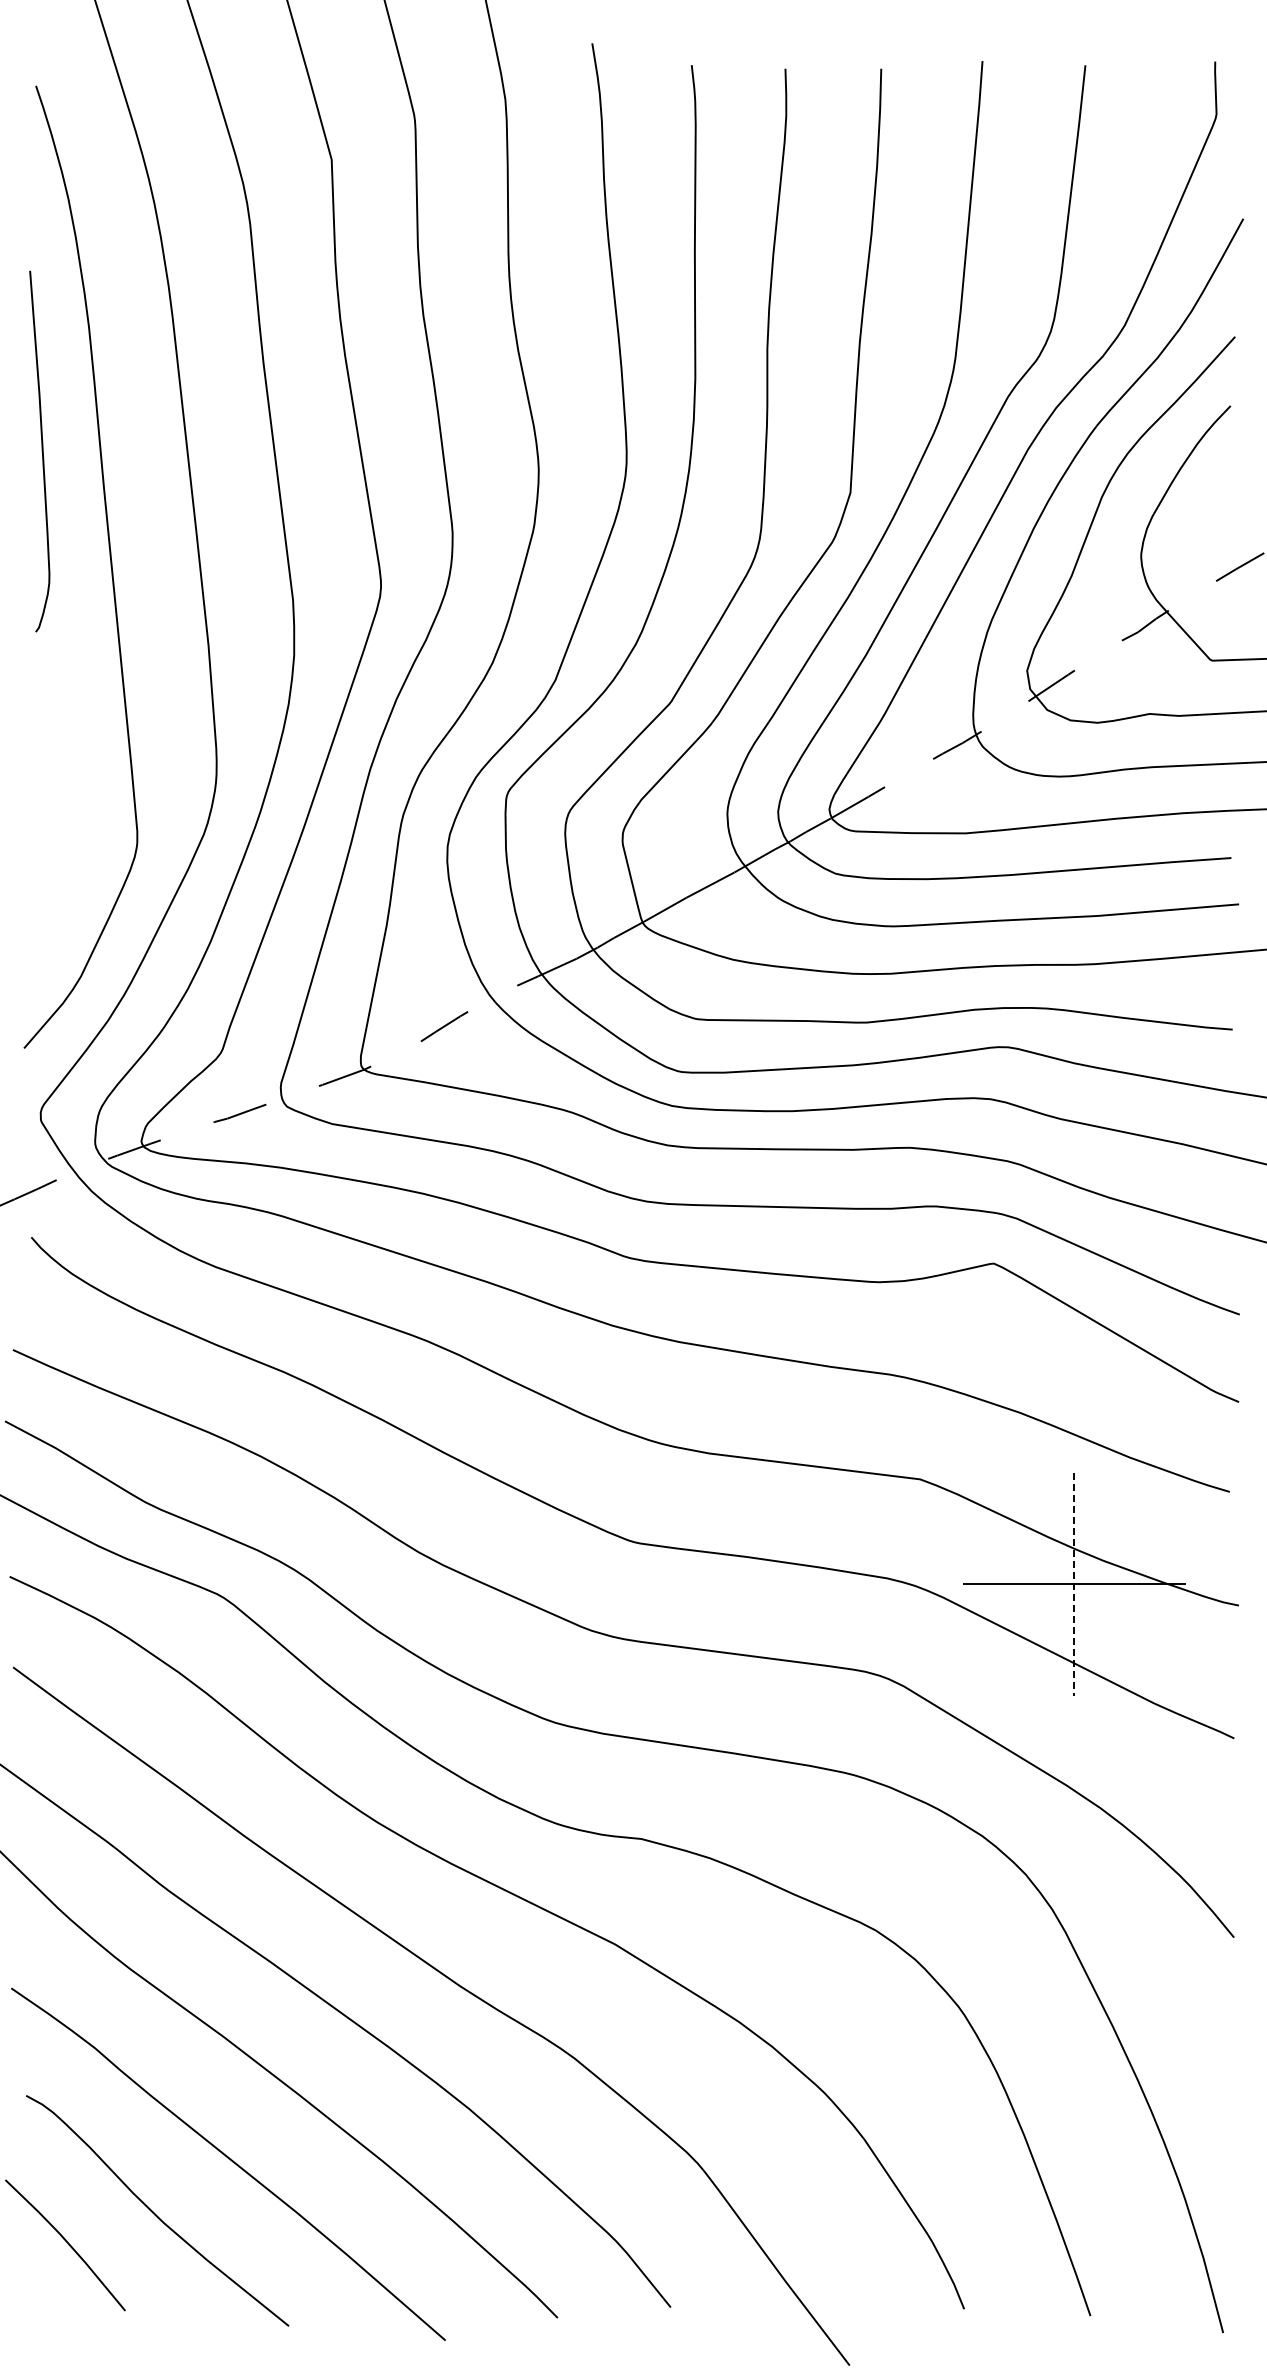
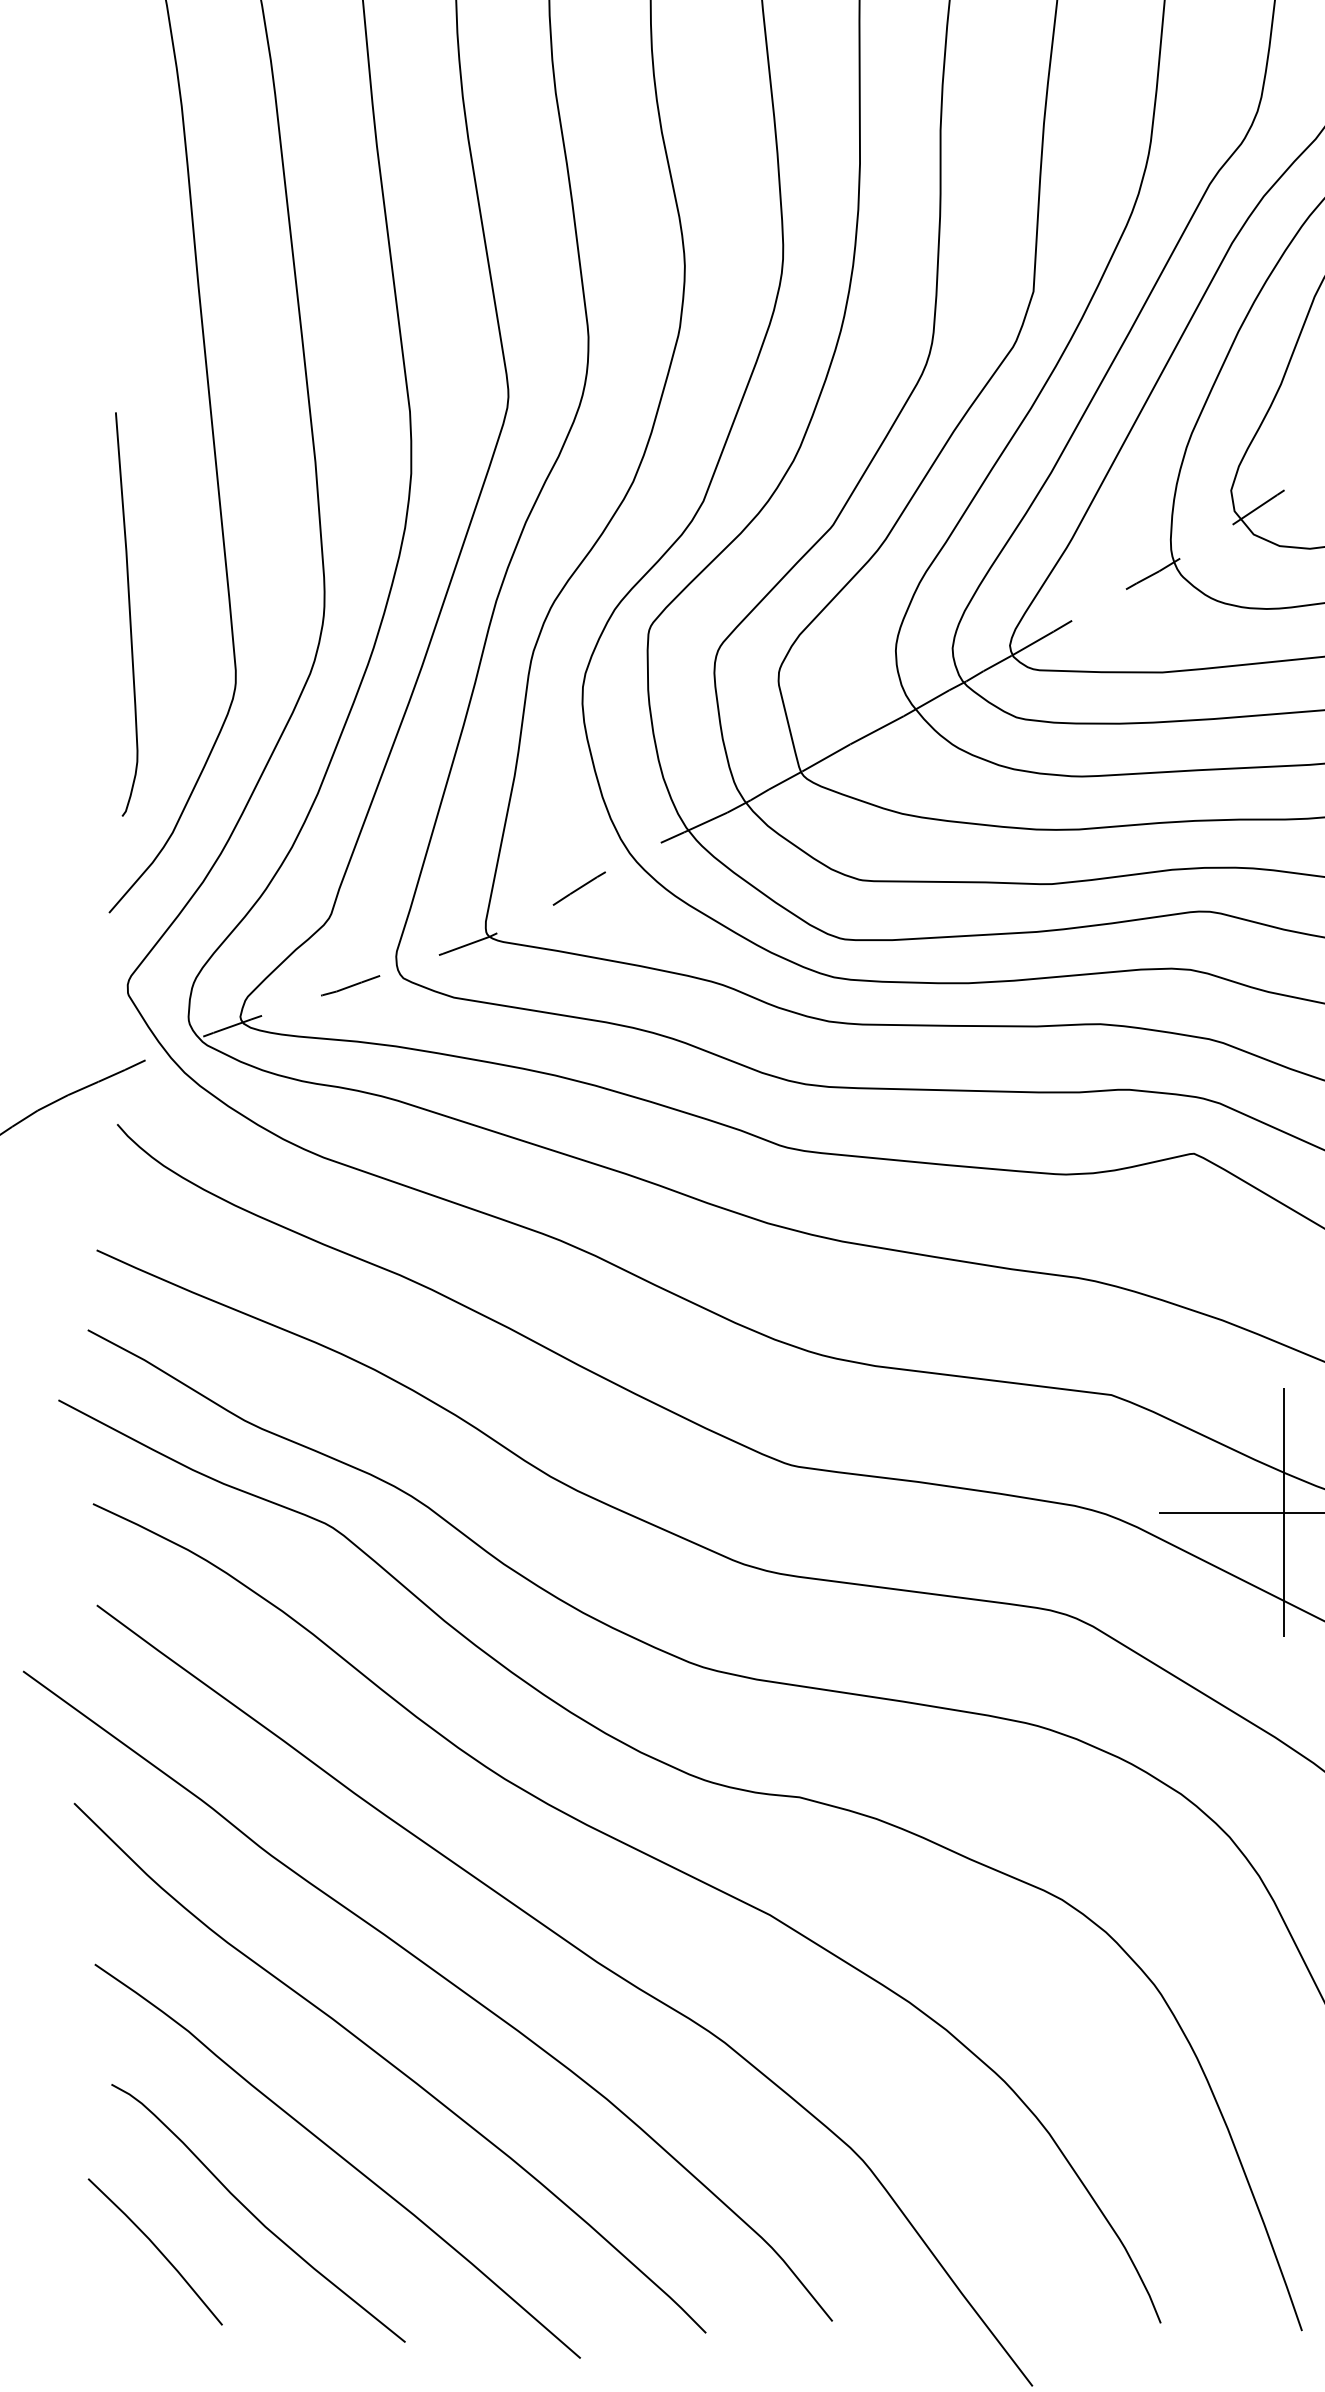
curve: (41, 451) -> (128, 614), moved
line: (1074, 1584) -> (1284, 1512), dashed -> solid

